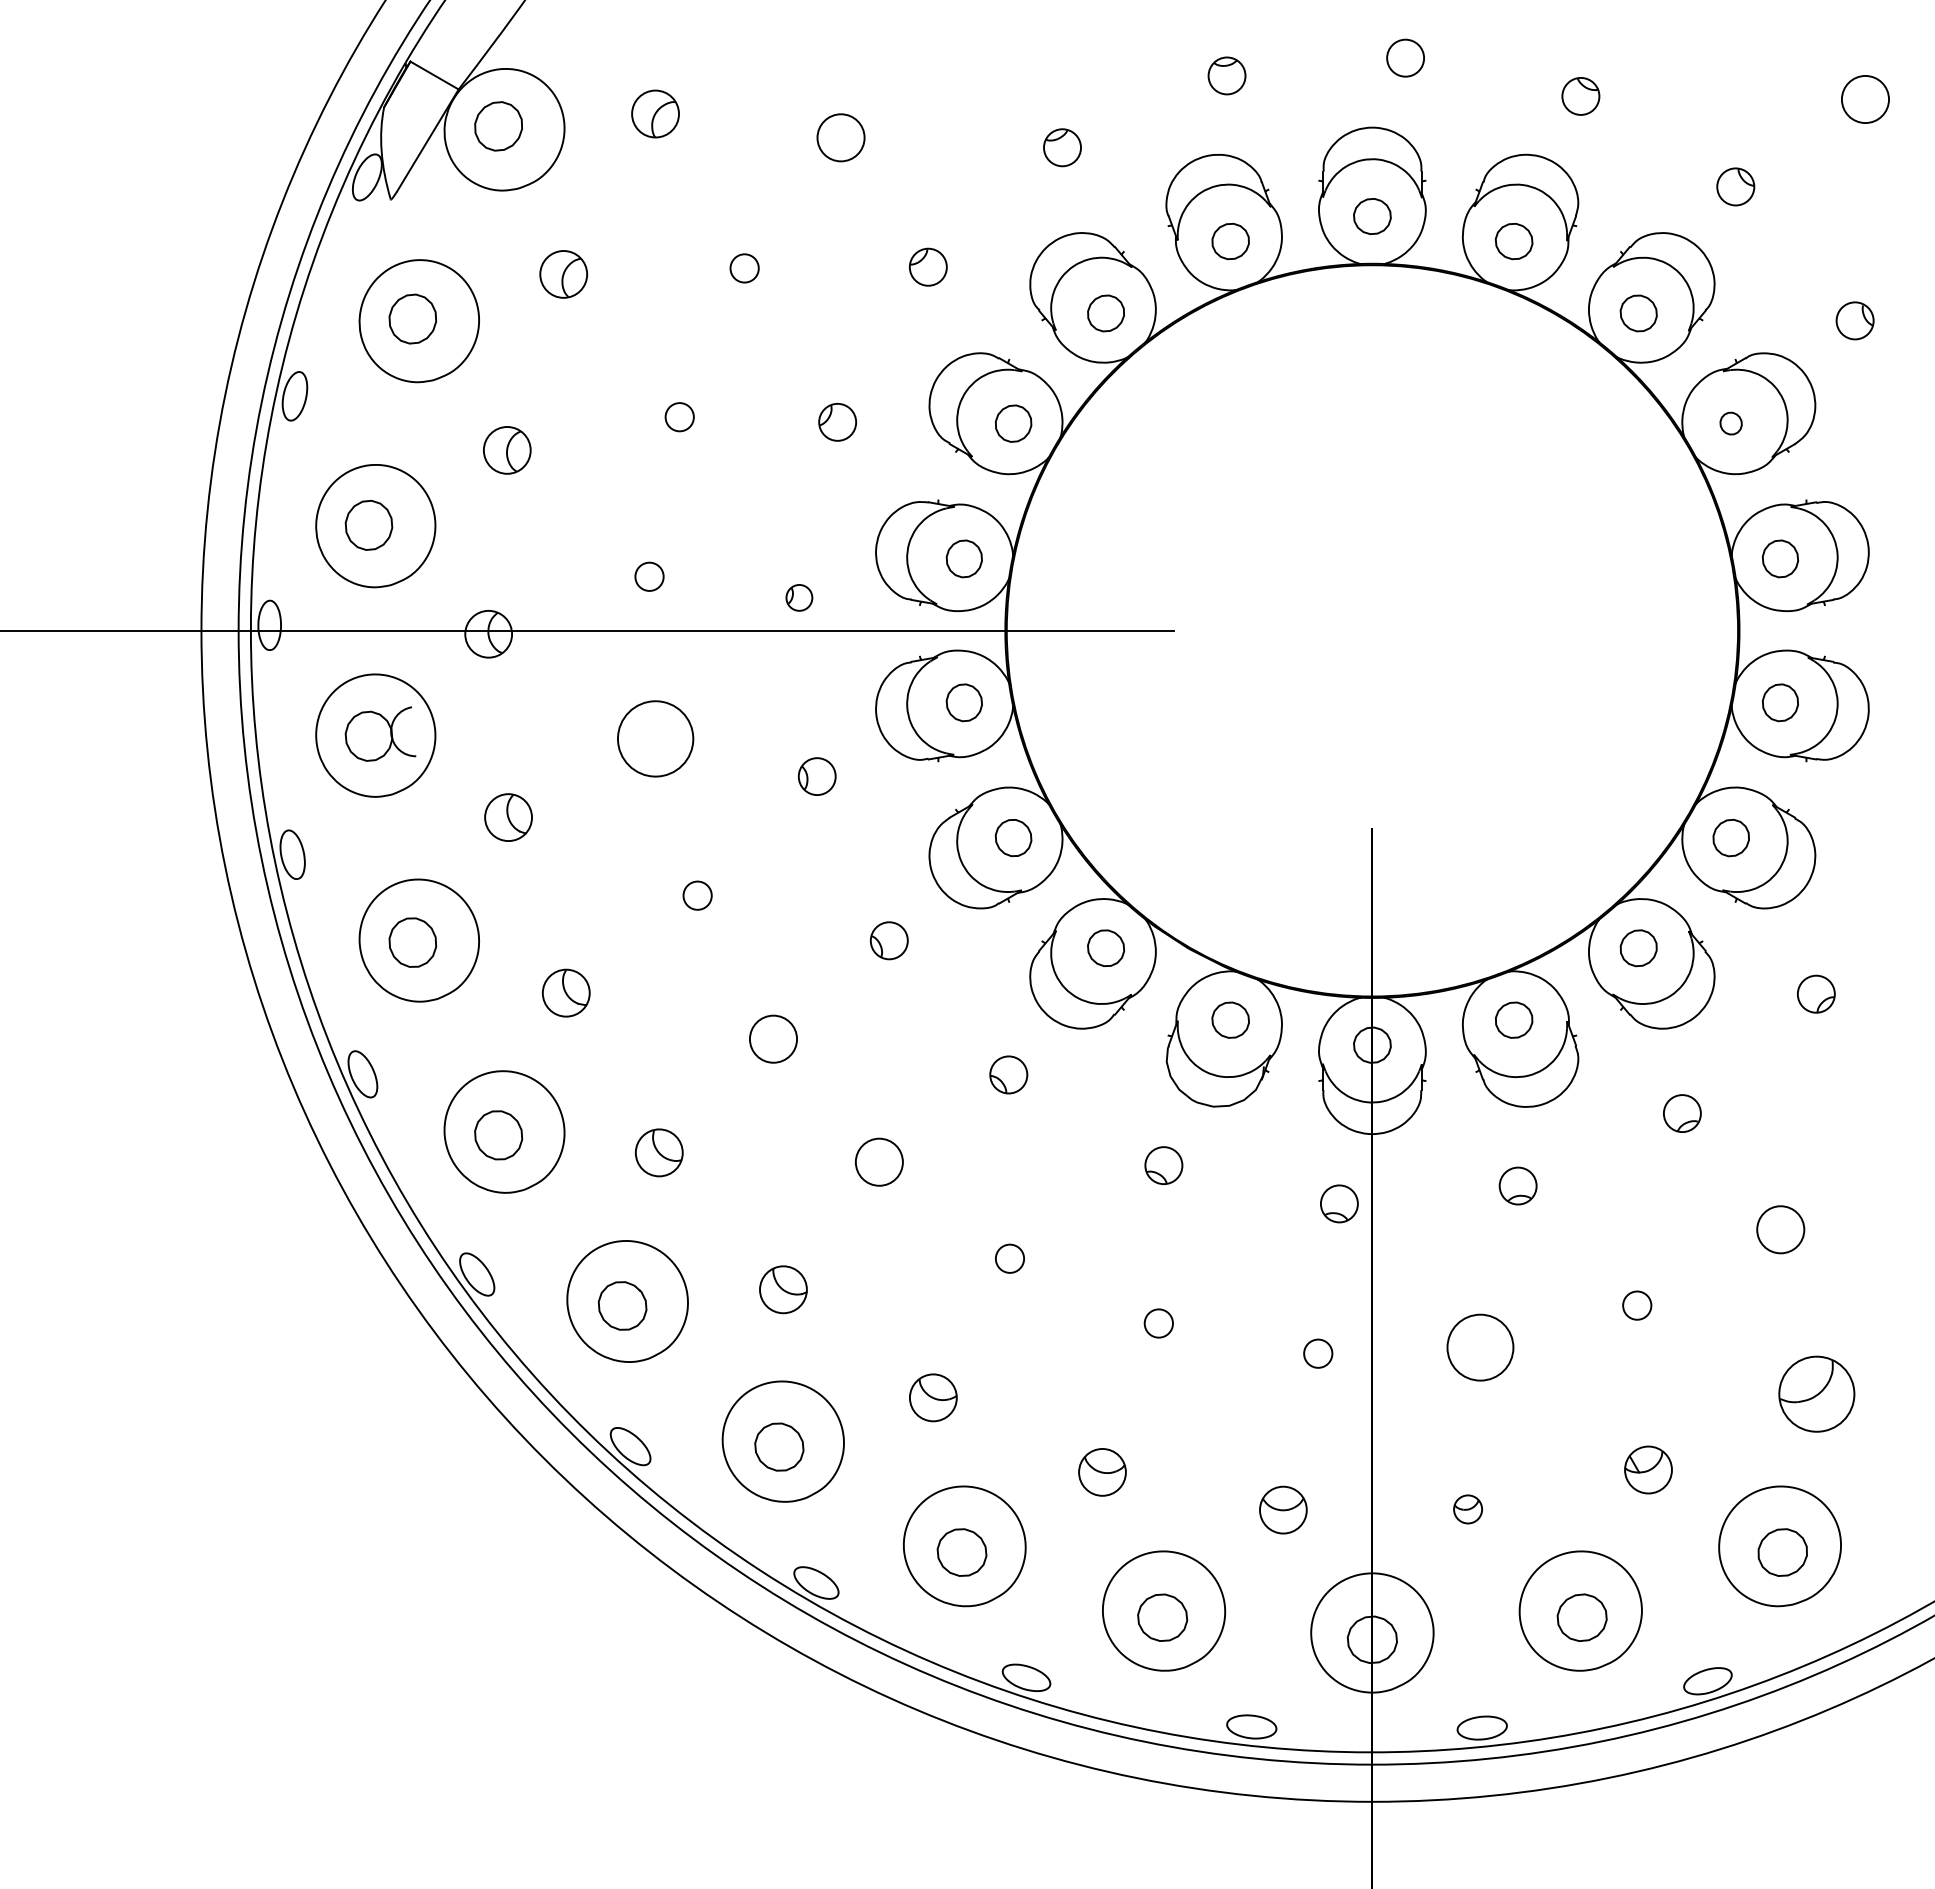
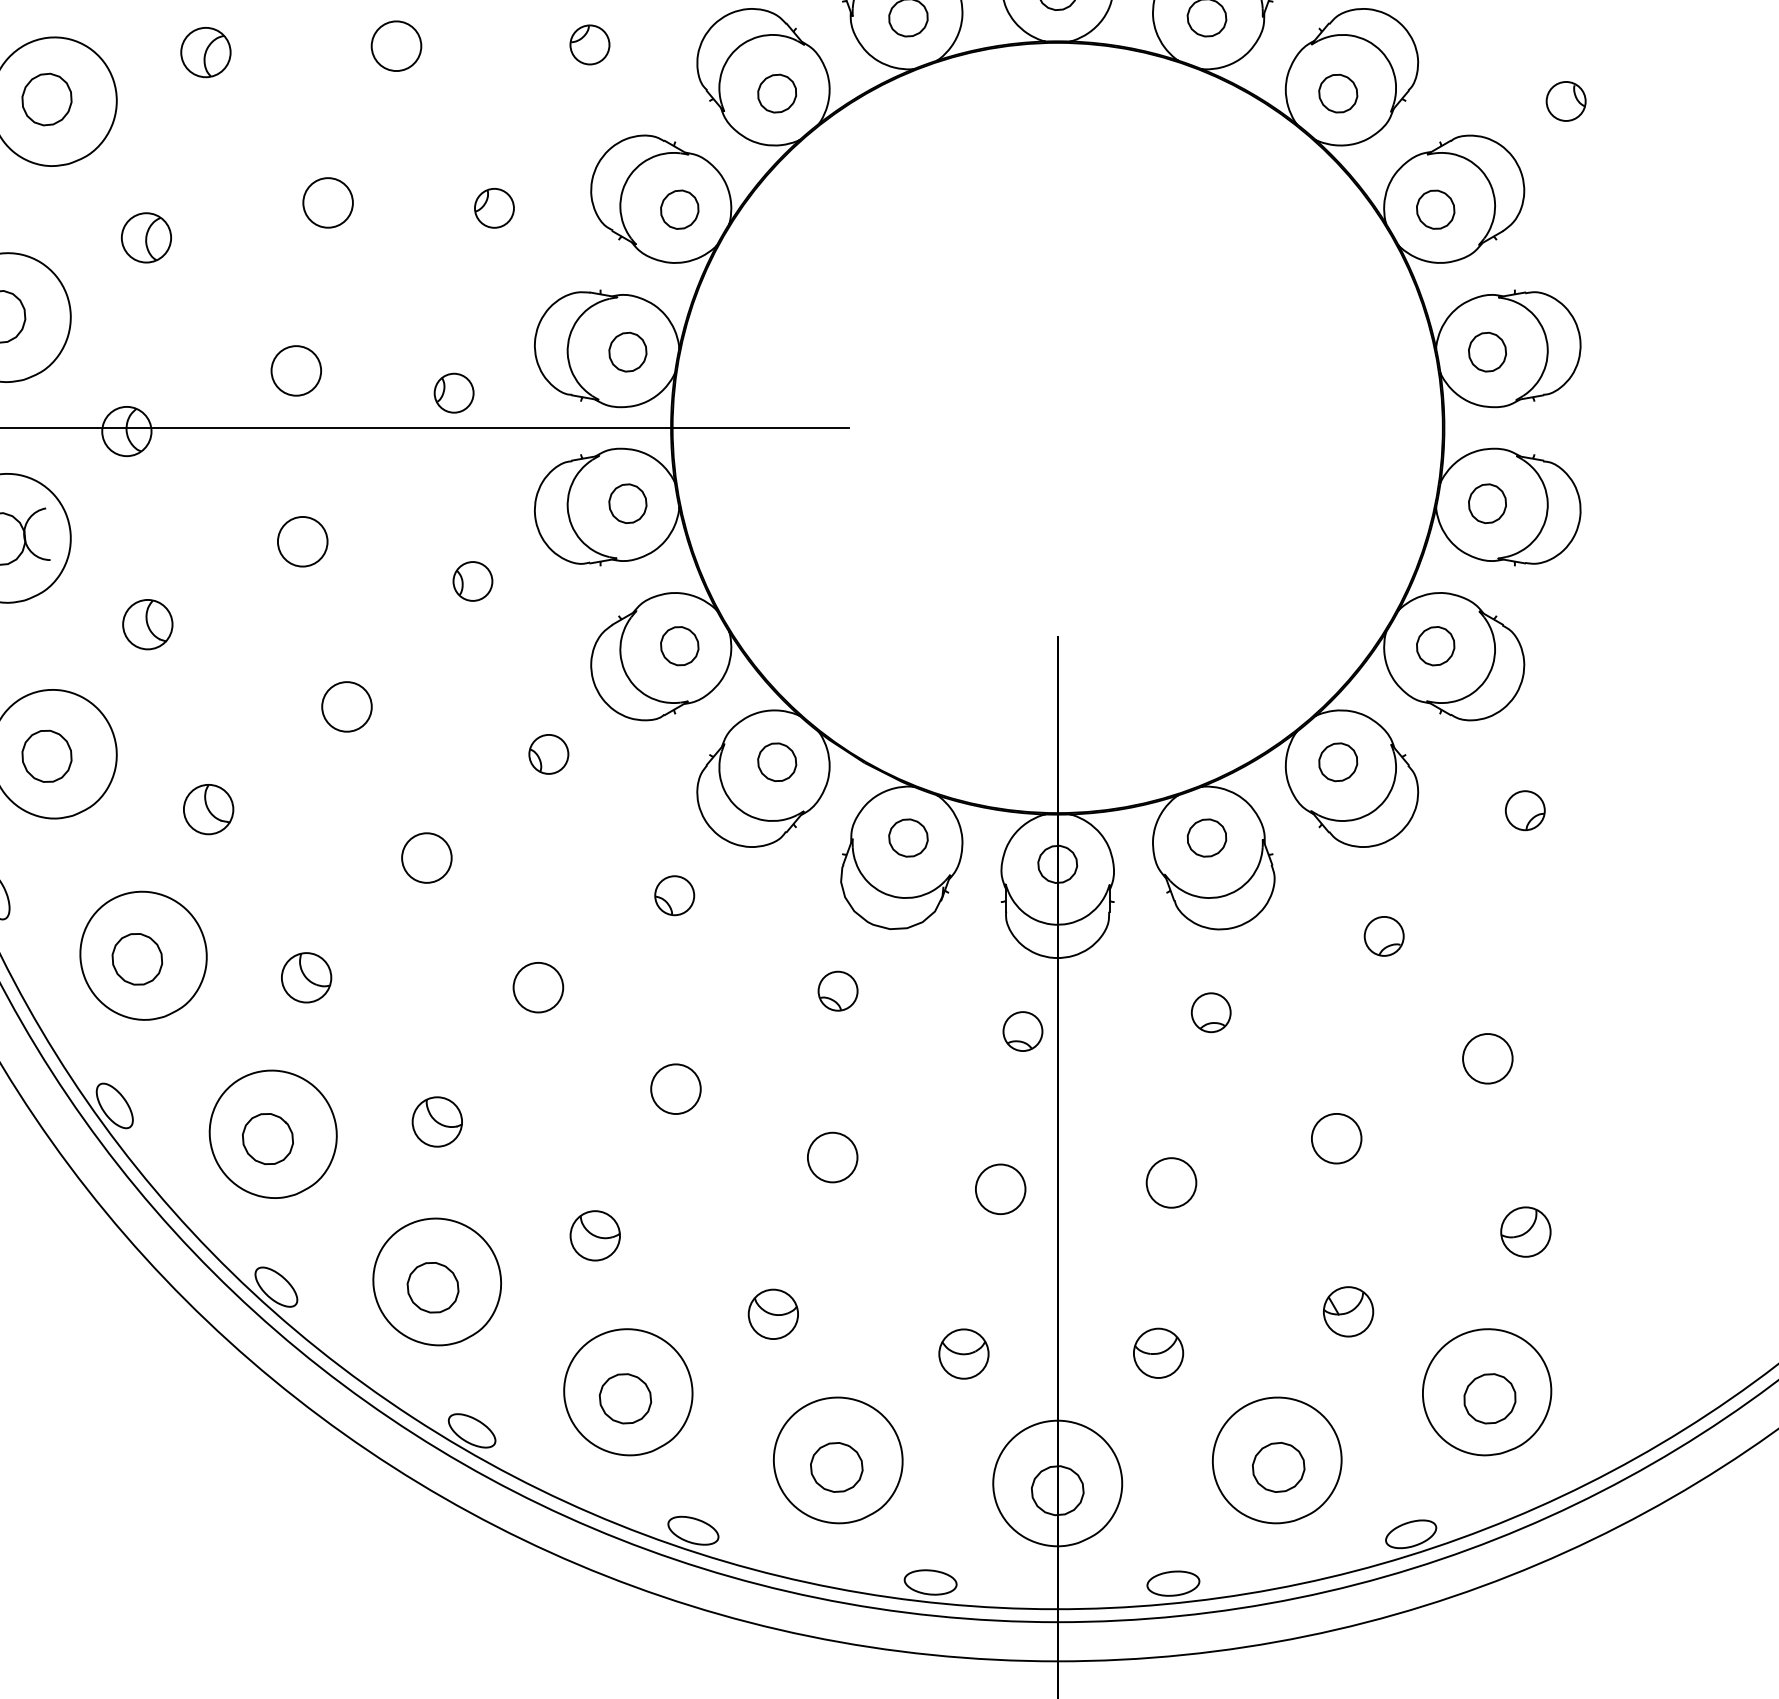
circle: (744, 267) -> (396, 45), size x1.67
circle: (679, 416) -> (327, 202), size x1.67
part: (1730, 423) -> (1434, 209), size x1.67
circle: (649, 576) -> (296, 370), size x1.67
part: (799, 597) -> (454, 392), size x1.43
circle: (655, 738) -> (302, 541), size x0.62
circle: (697, 895) -> (346, 706), size x1.67
circle: (1009, 1258) -> (675, 1089), size x1.67
circle: (1636, 1305) -> (1335, 1138), size x1.67
circle: (1158, 1323) -> (832, 1157), size x1.67
circle: (1480, 1347) -> (1171, 1182), size x0.71
circle: (1317, 1353) -> (999, 1189), size x1.67
part: (1816, 1394) -> (1525, 1232), size x0.62
part: (1467, 1509) -> (1157, 1353), size x1.67

